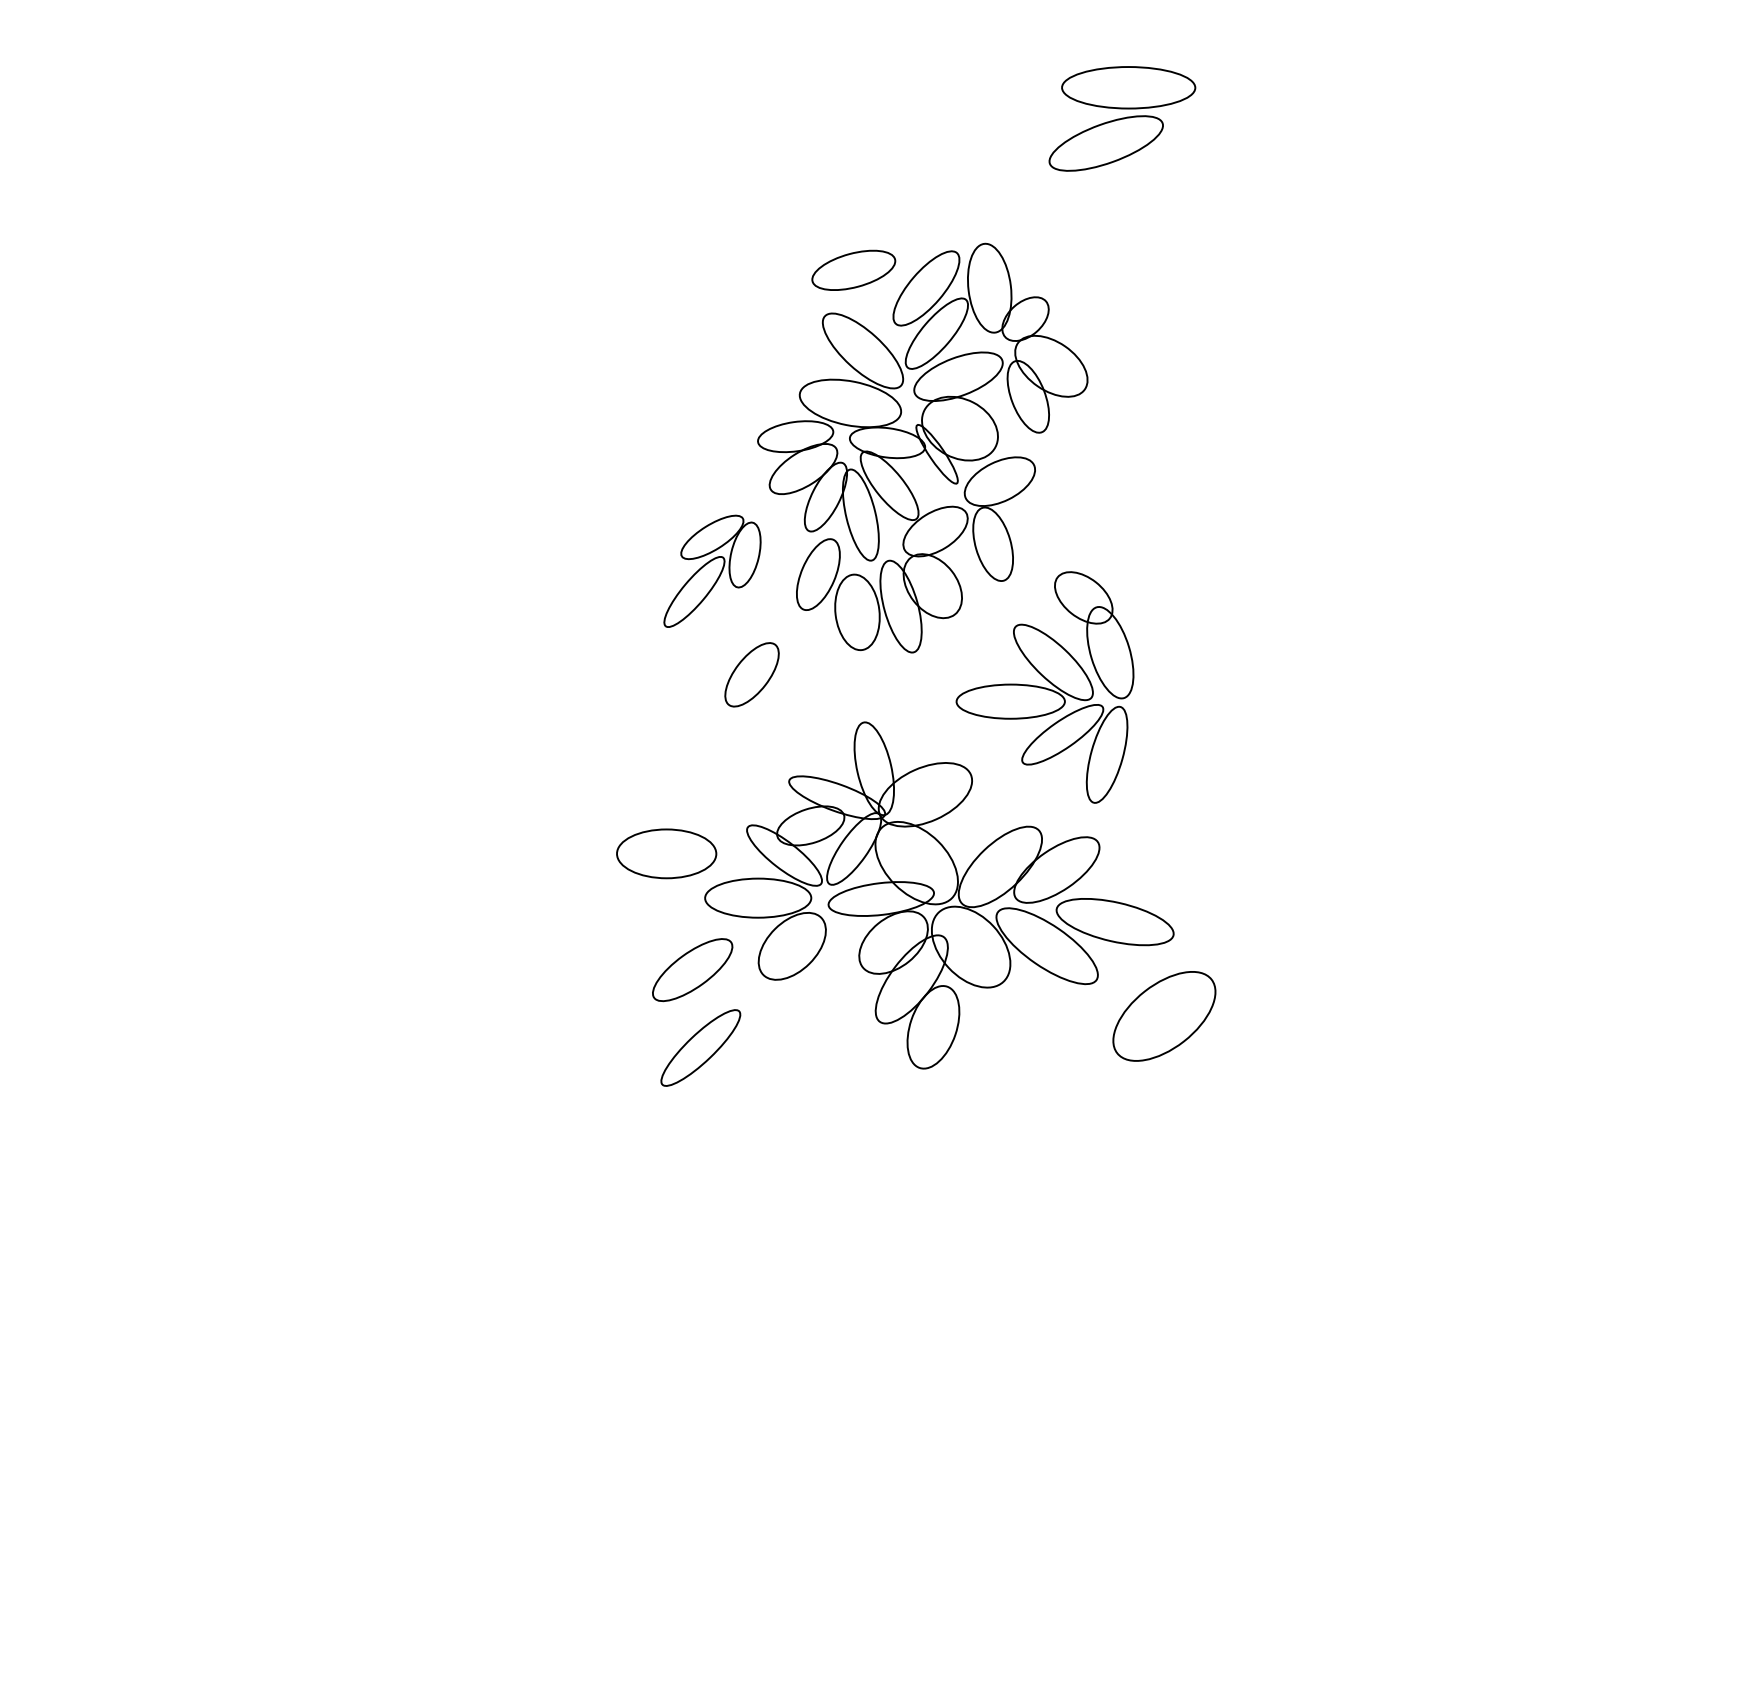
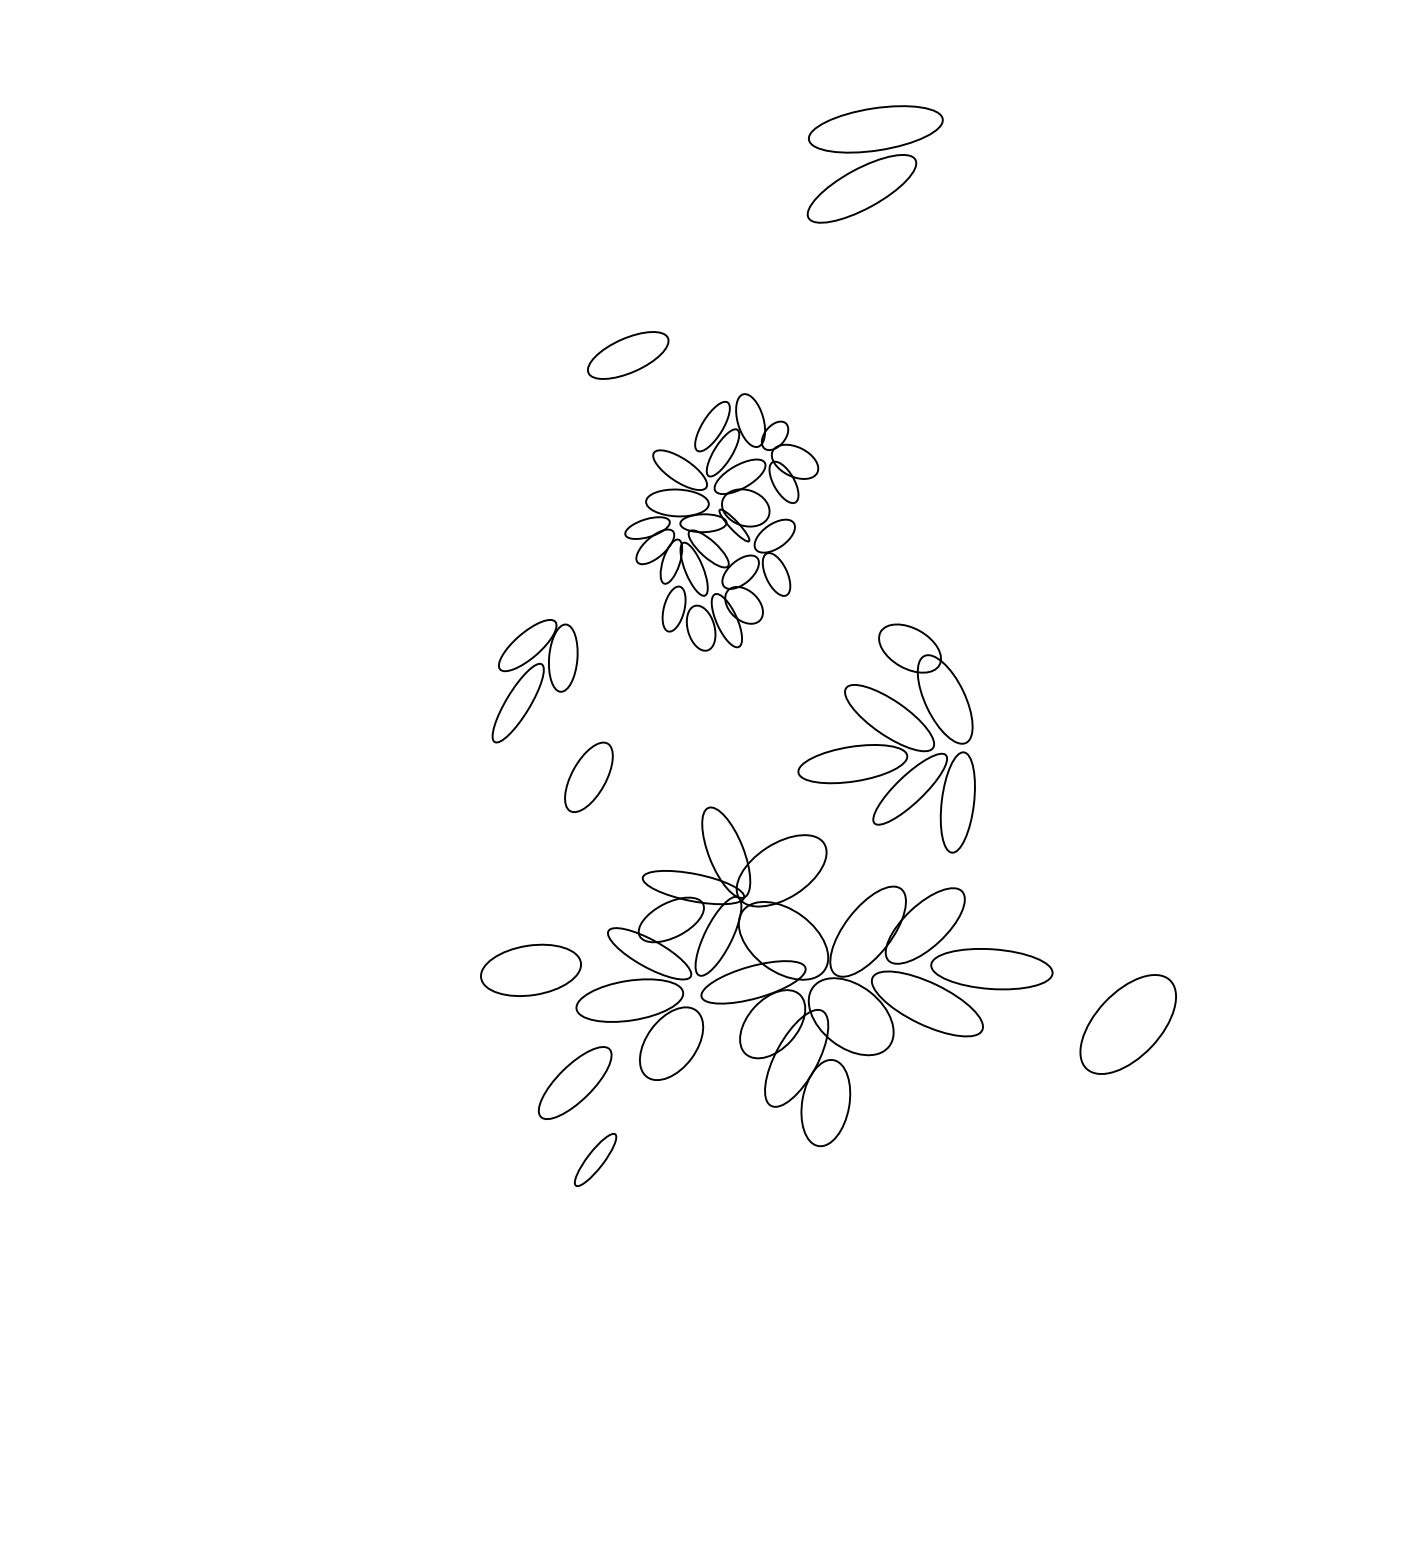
part: (922, 447) -> (724, 522), size x0.6
part: (1164, 1016) -> (1128, 1024), moved
part: (700, 1047) -> (595, 1159), size x0.6

